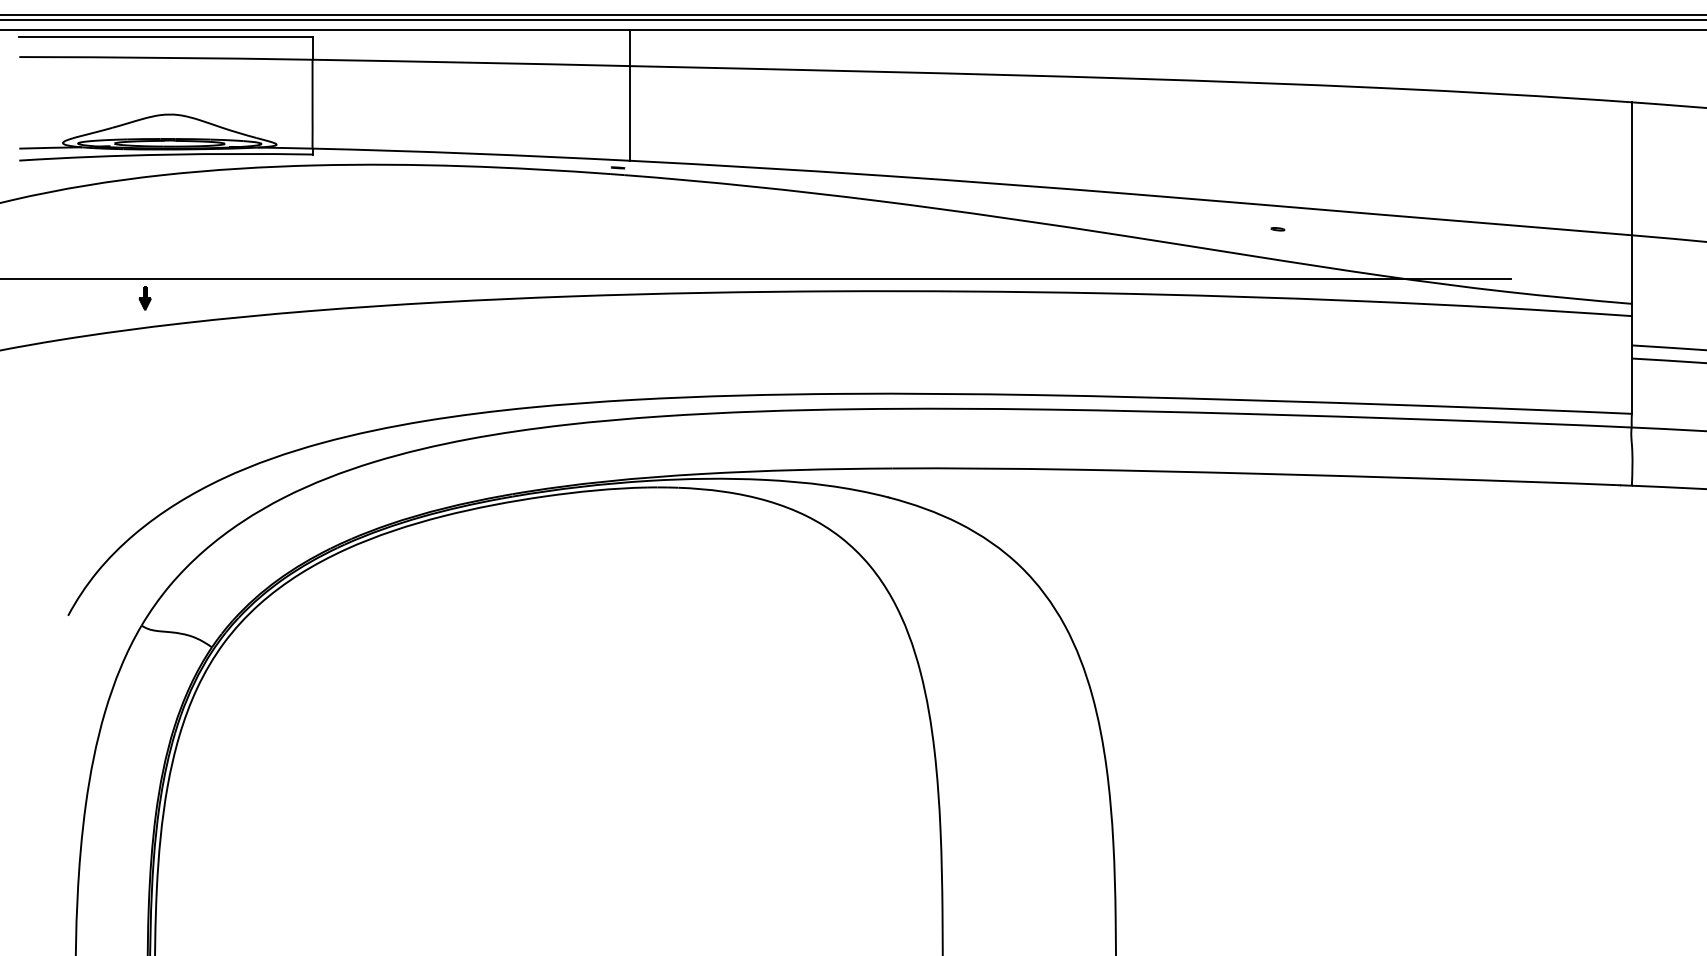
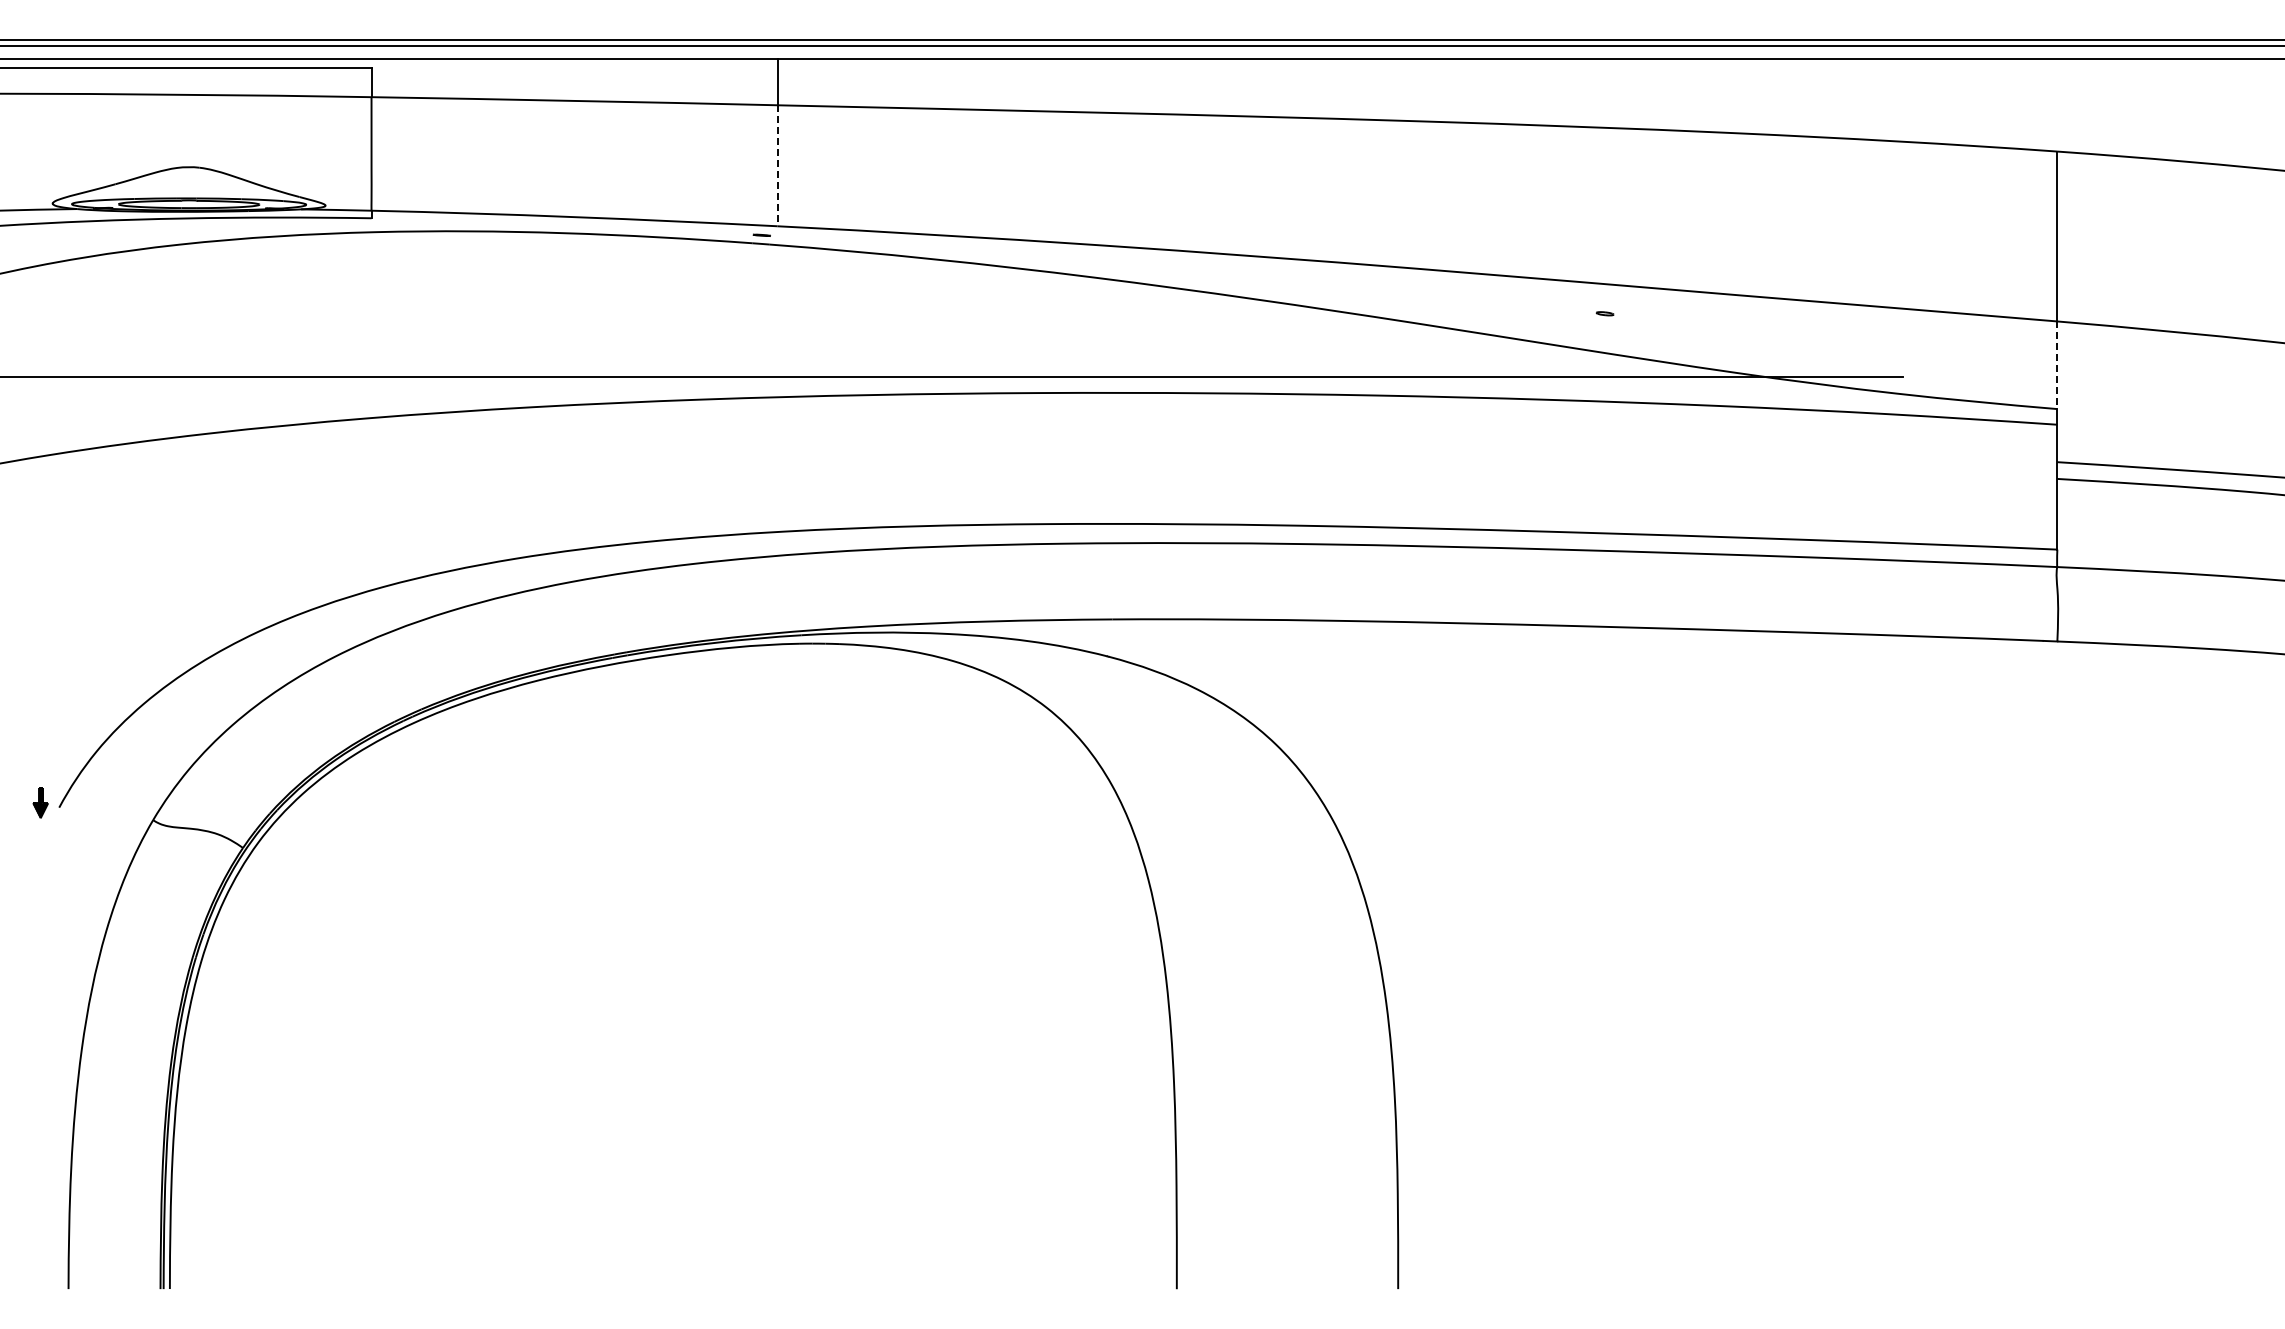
line: (630, 114) -> (777, 166), solid -> dashed
line: (1631, 269) -> (2057, 365), solid -> dashed
part: (145, 297) -> (40, 802), moved

